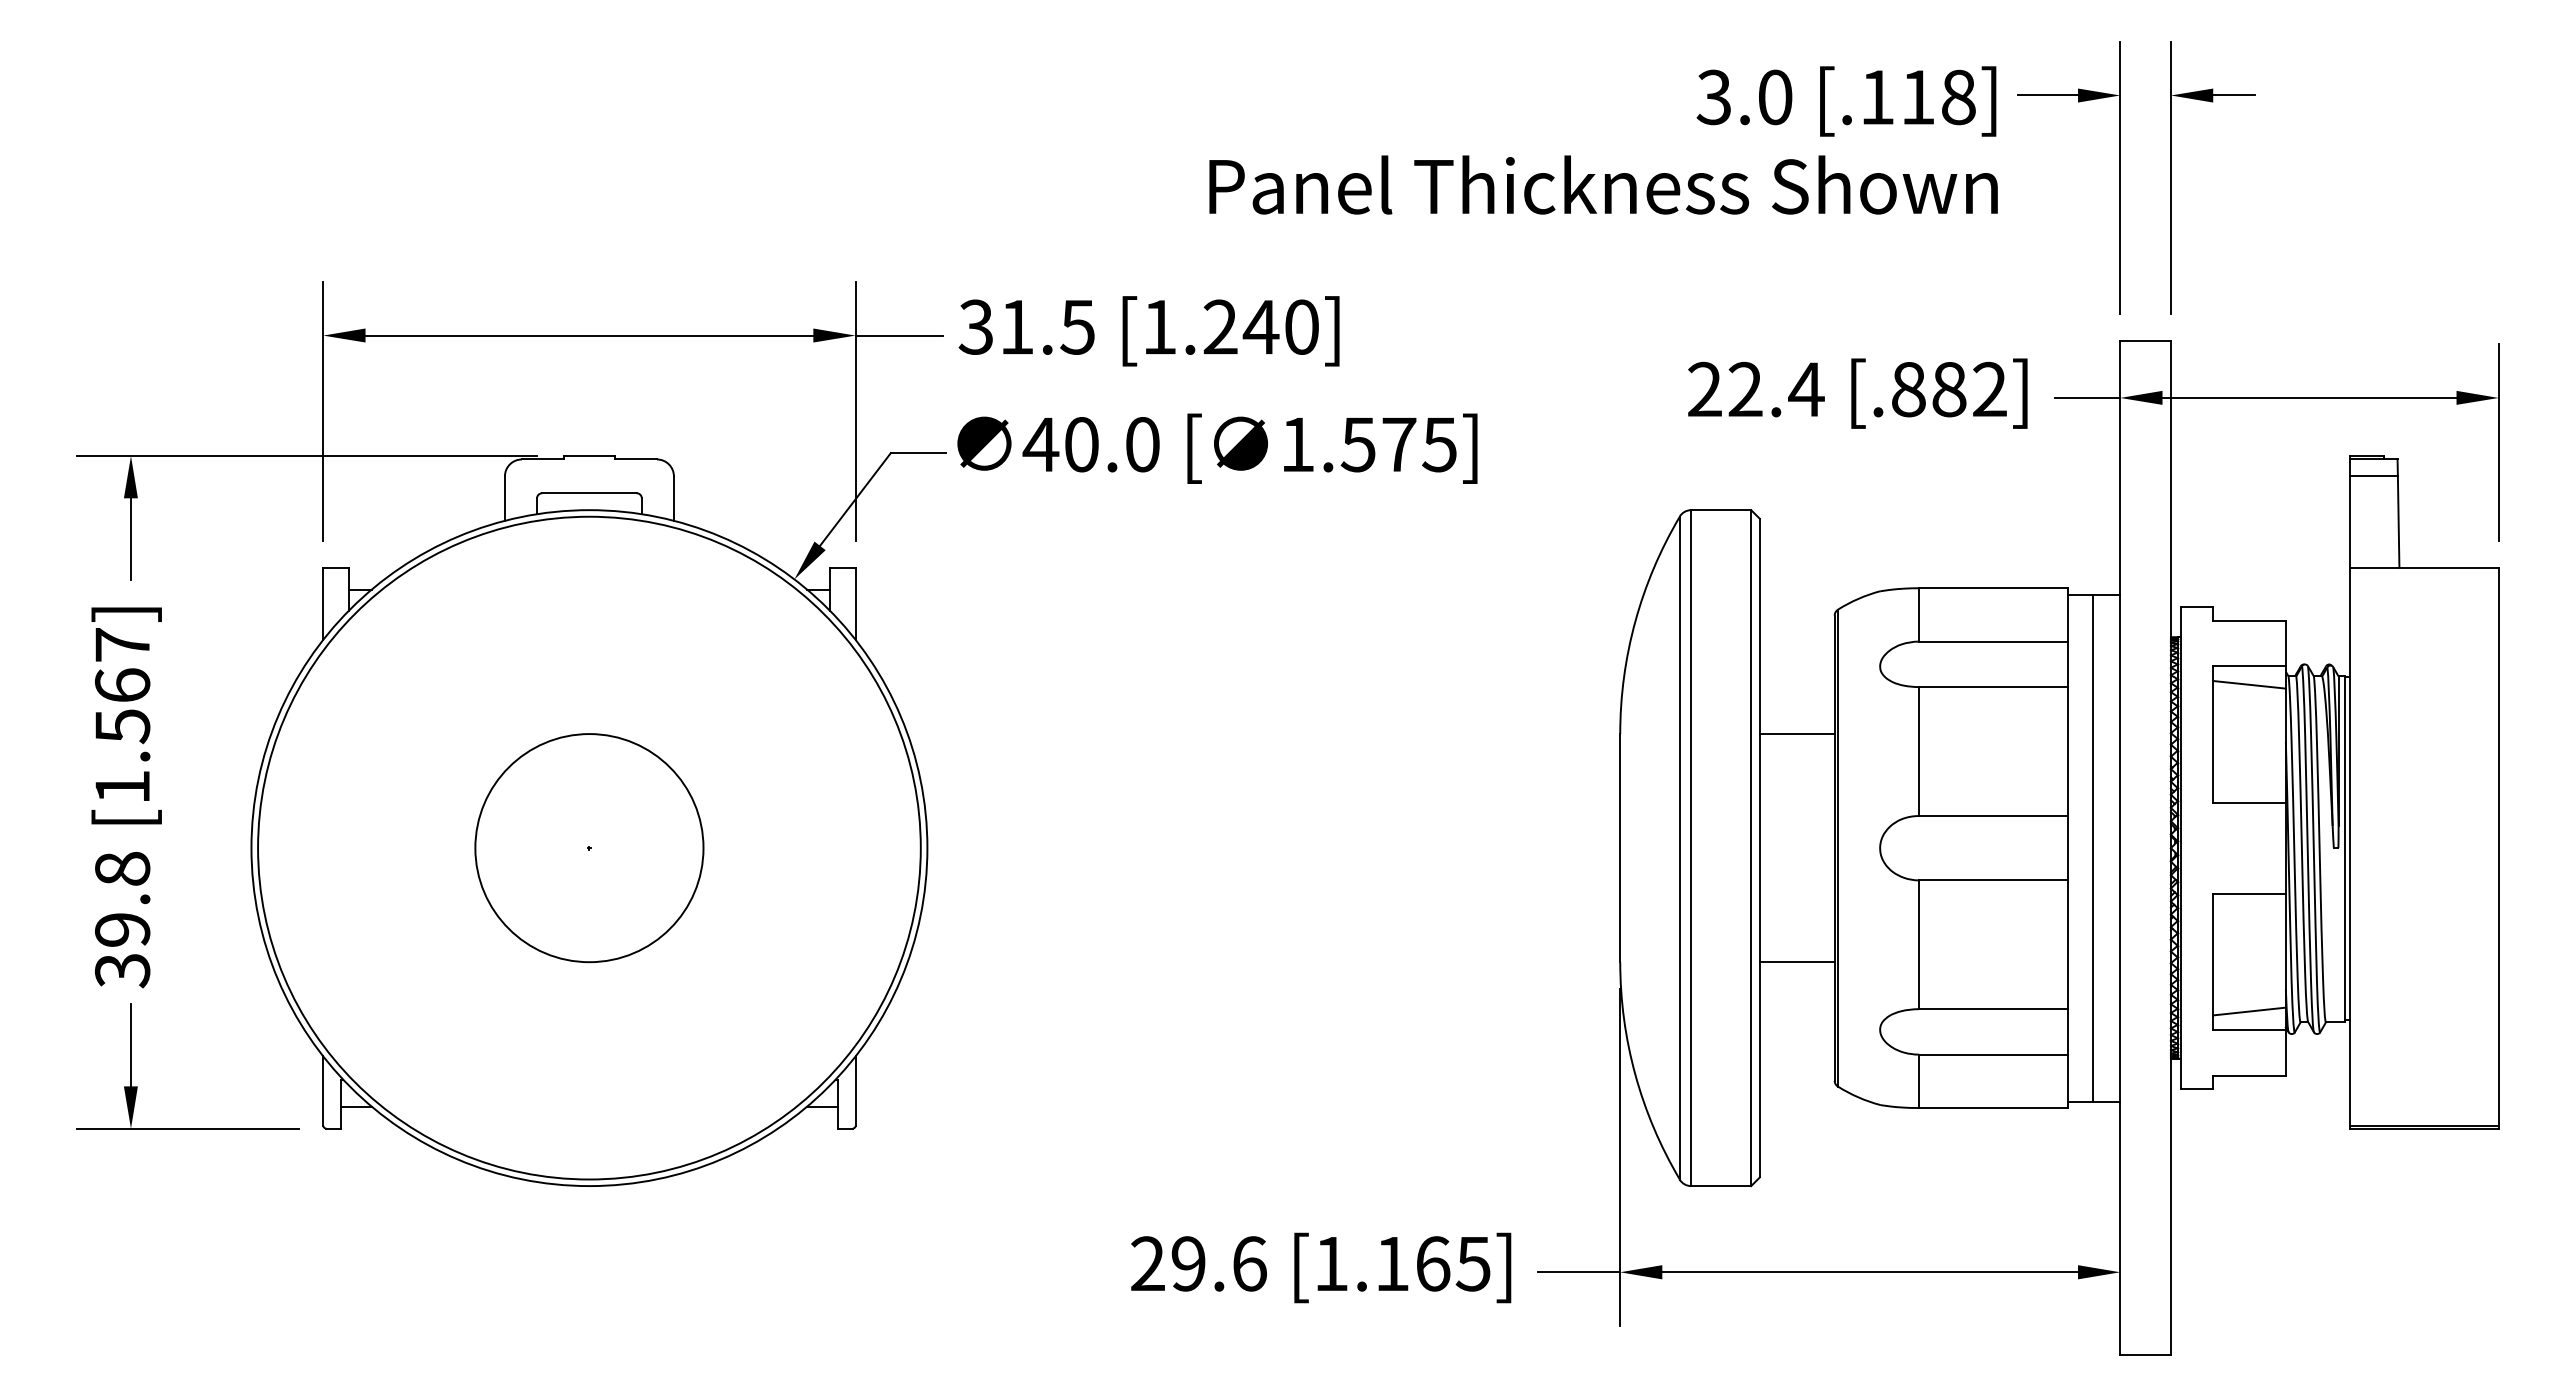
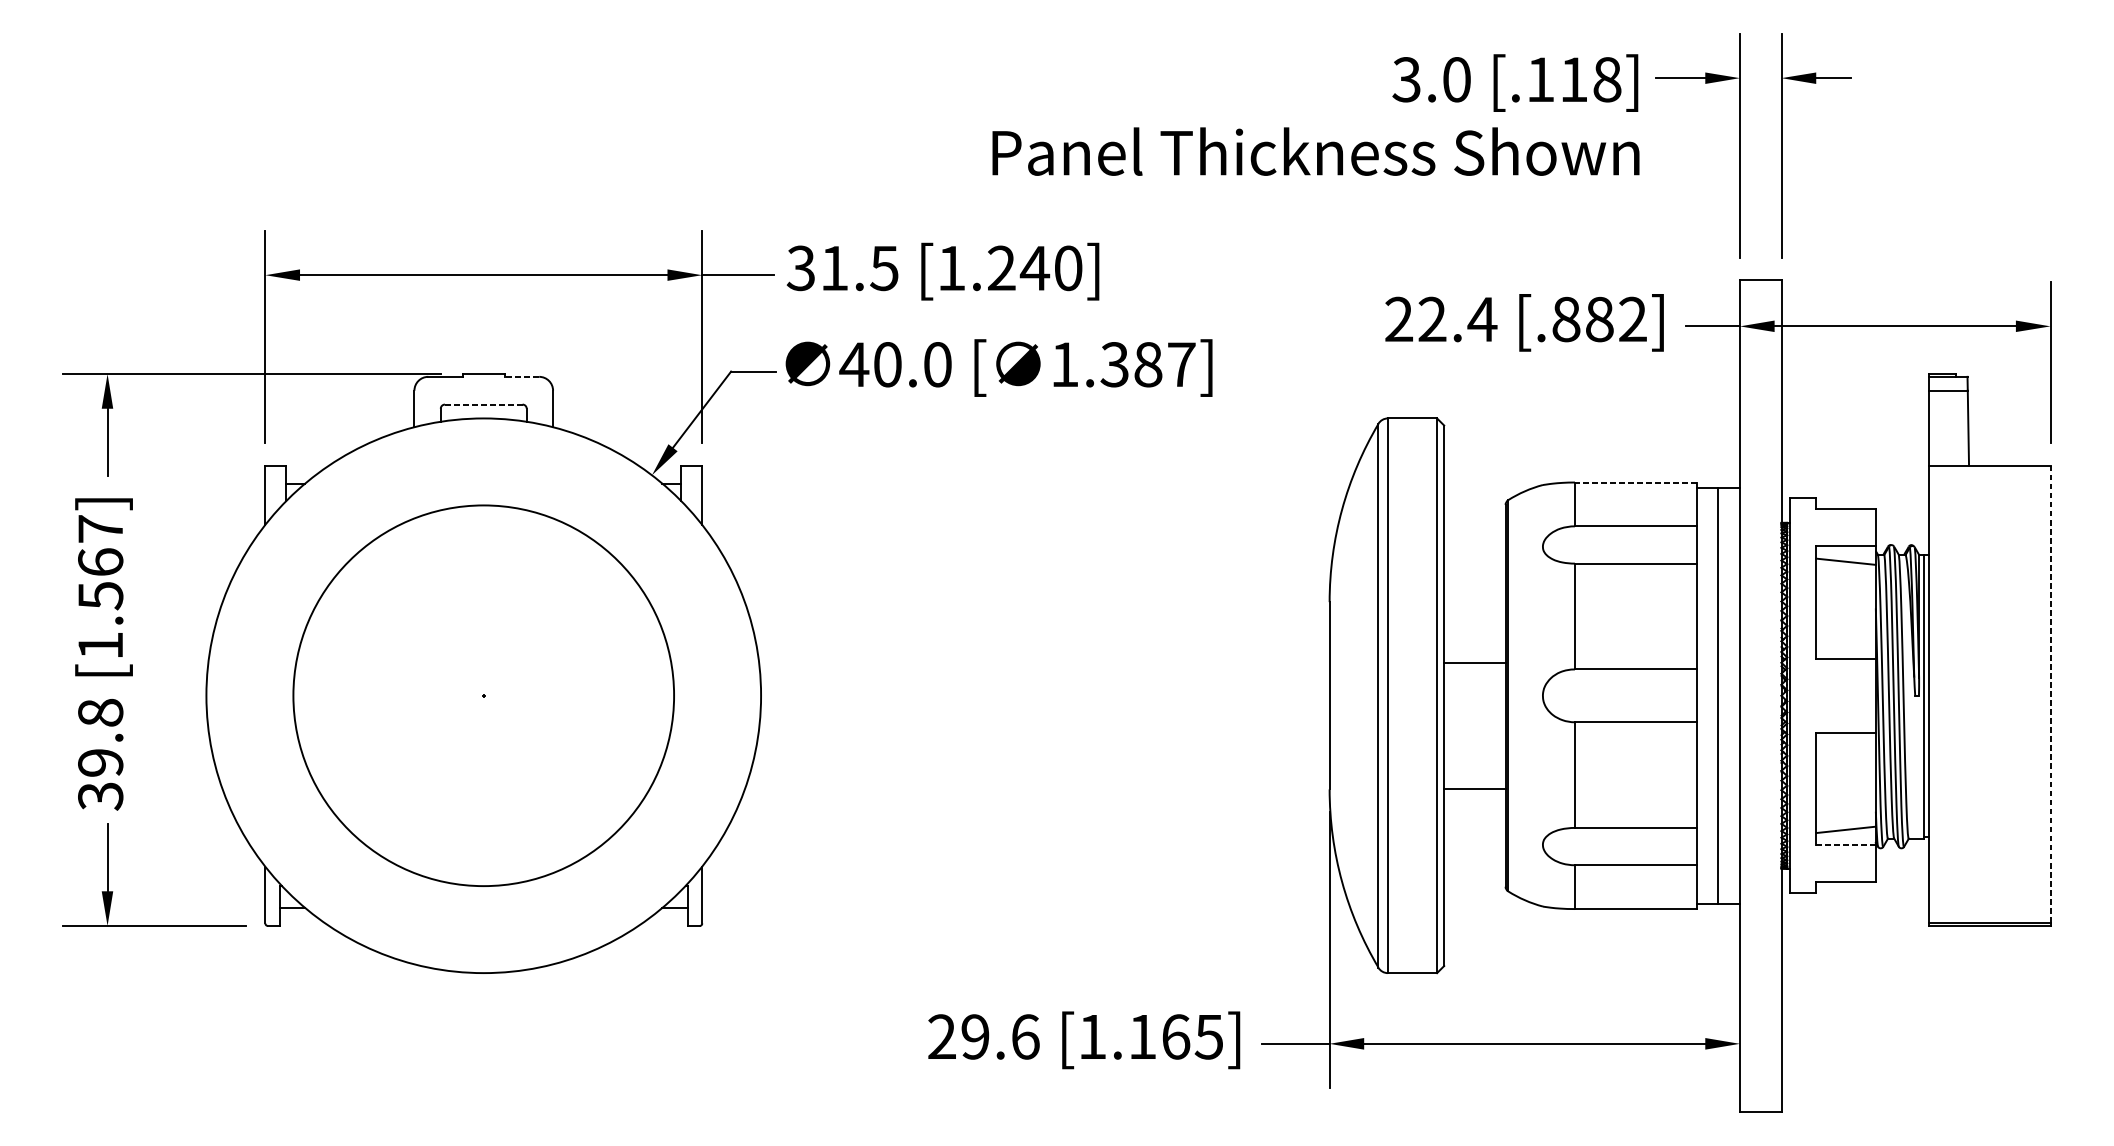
text: (1398, 444) -> (1147, 364), 1.575] -> 1.387]
line: (635, 459) -> (521, 376), solid -> dashed
line: (589, 493) -> (483, 404), solid -> dashed
line: (1993, 588) -> (1635, 482), solid -> dashed
line: (1796, 734) -> (1474, 663), moved
line: (2498, 846) -> (2050, 694), solid -> dashed
circle: (589, 847) -> (483, 695), size x0.7
circle: (589, 848) -> (483, 696), removed
line: (2249, 1030) -> (1846, 845), solid -> dashed

